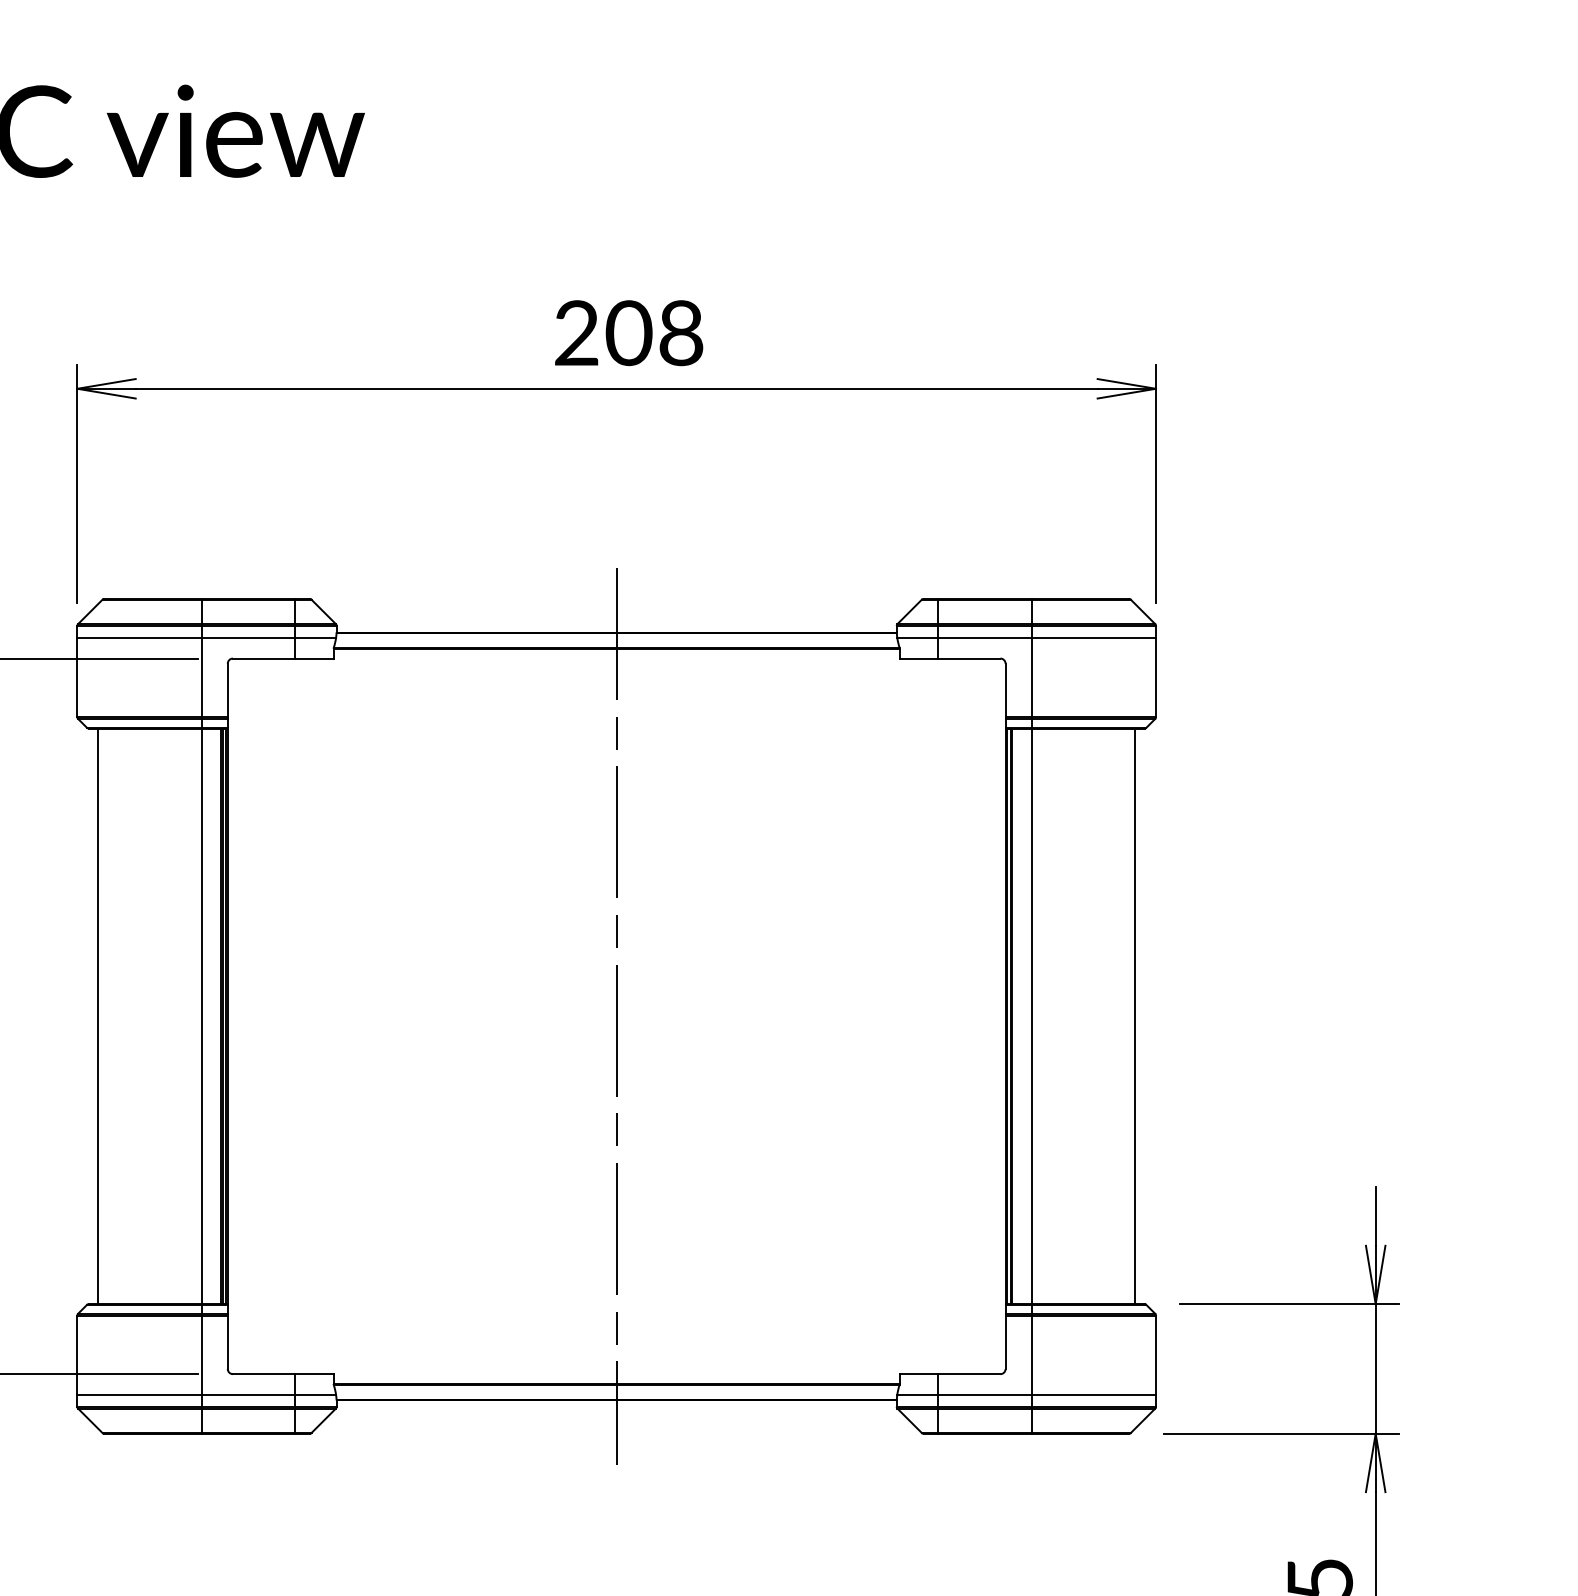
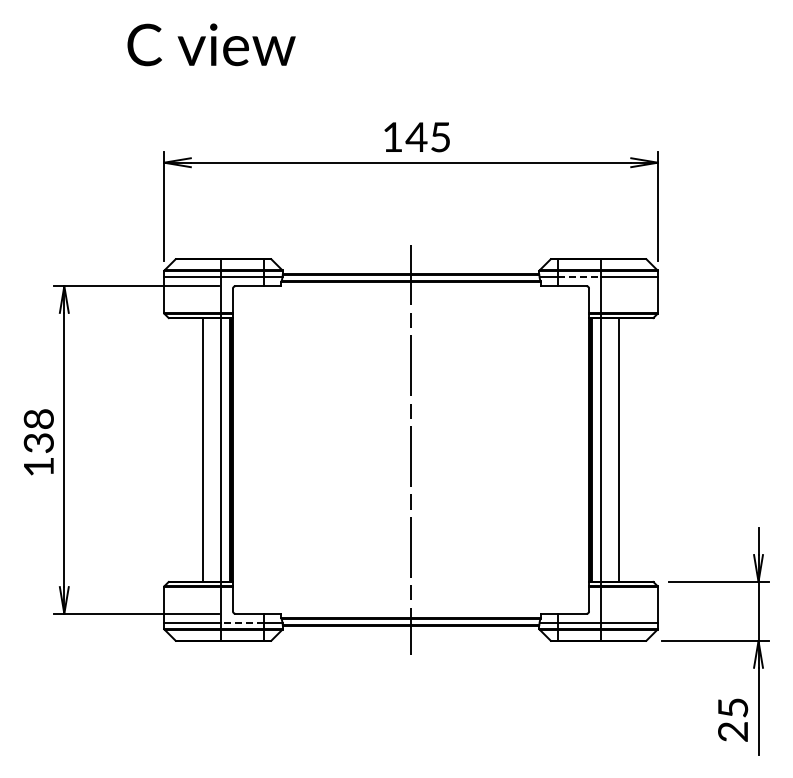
text: (628, 333) -> (416, 137), 208 -> 145
line: (986, 637) -> (580, 276), solid -> dashed
line: (97, 1015) -> (202, 449), moved
line: (1135, 1015) -> (619, 449), moved
line: (248, 1395) -> (242, 623), solid -> dashed

